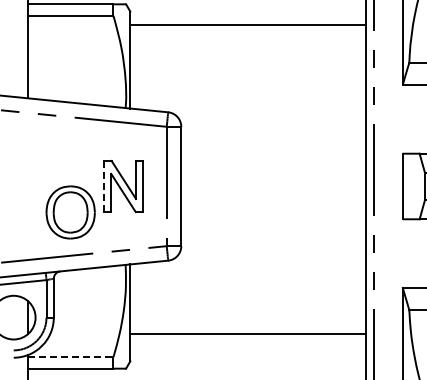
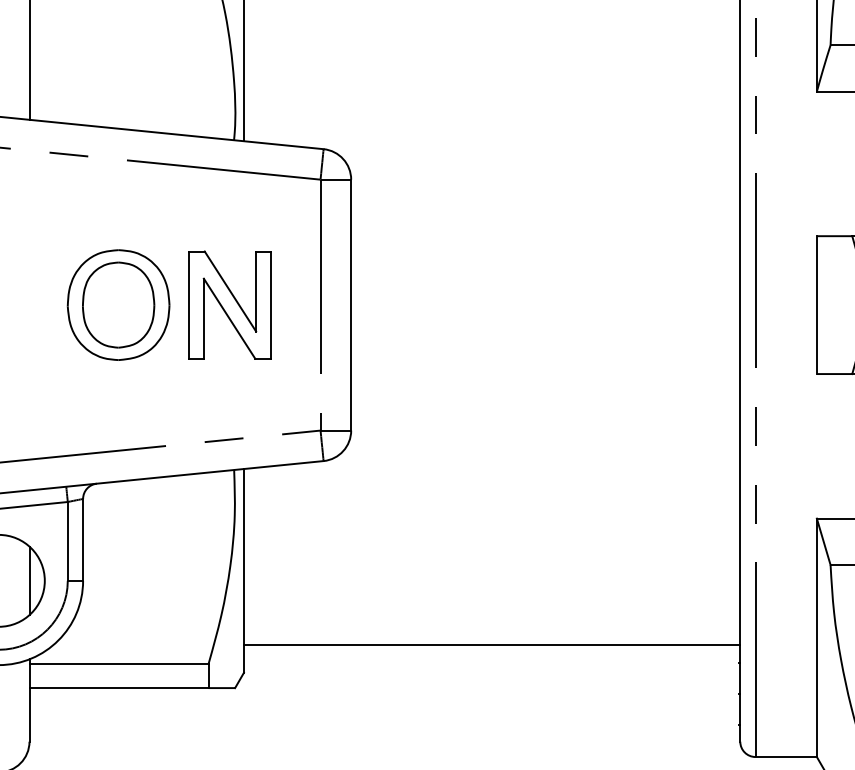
line: (104, 186) -> (189, 305), dashed -> solid
part: (70, 212) -> (118, 305), moved
line: (248, 334) -> (492, 645), moved
line: (70, 357) -> (118, 664), dashed -> solid

